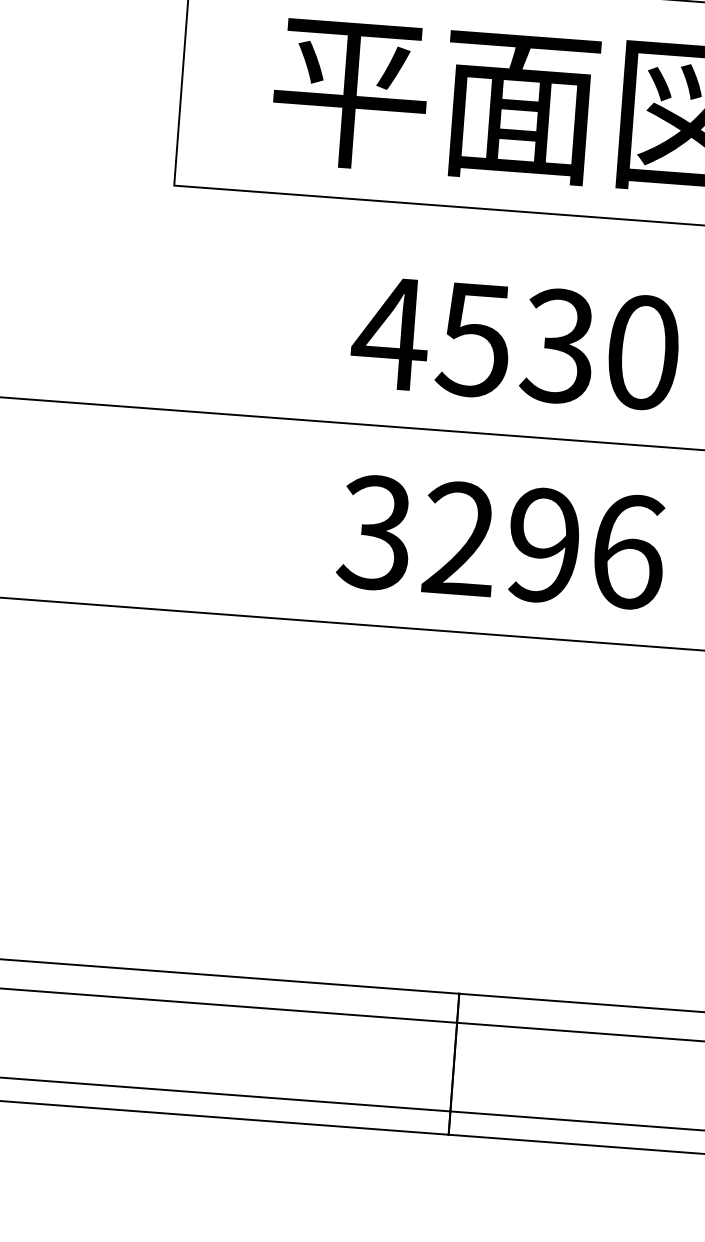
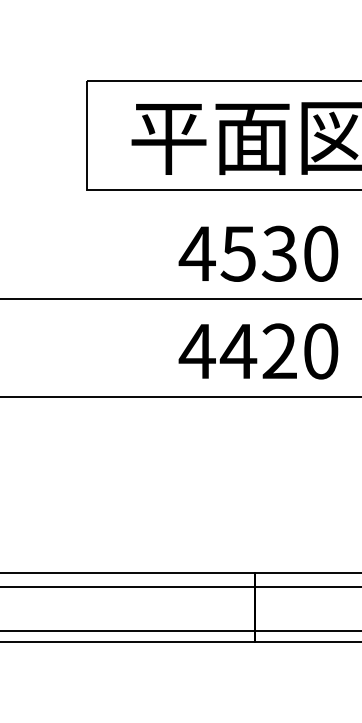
text: (500, 542) -> (258, 351), 3296 -> 4420

